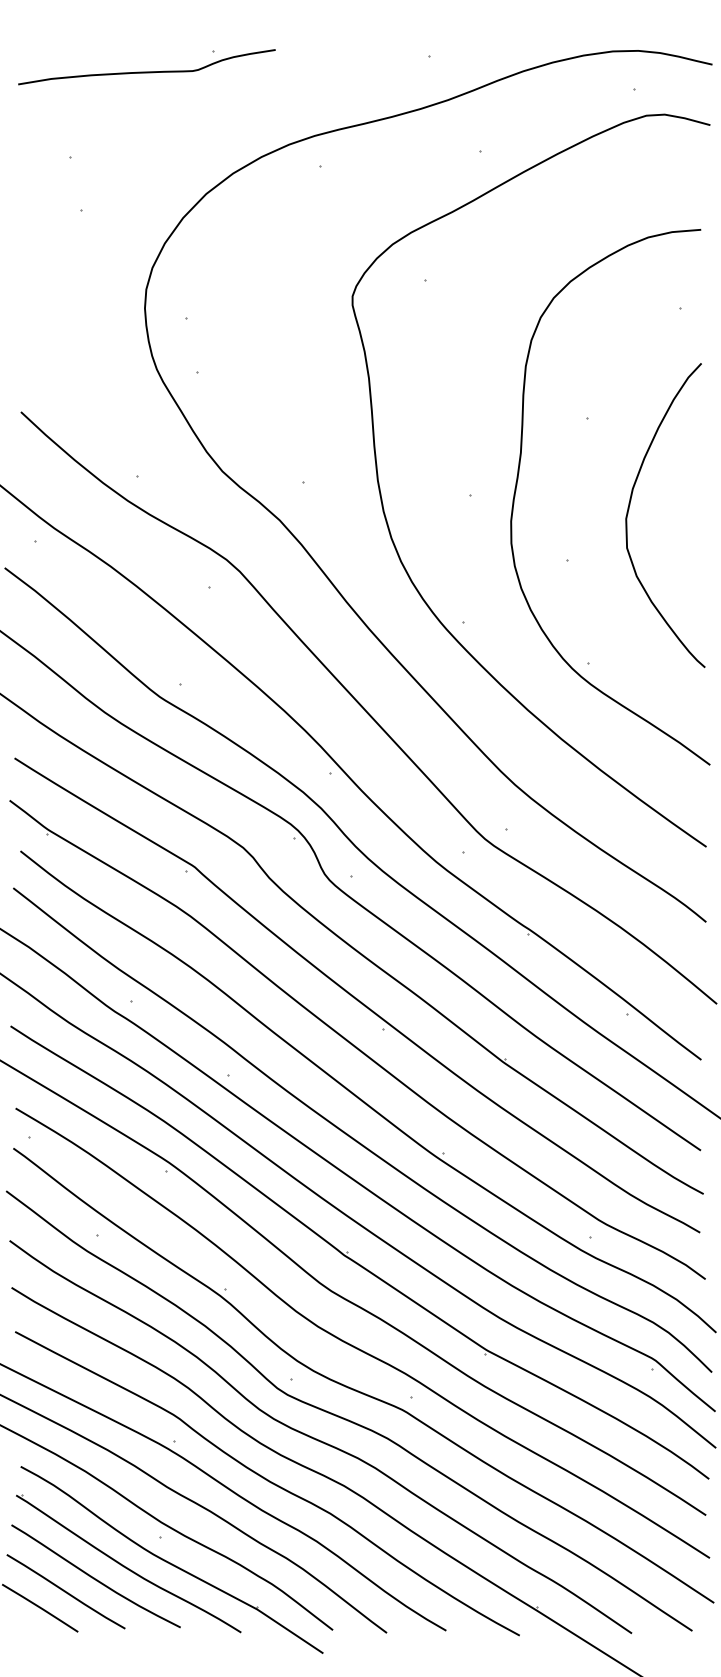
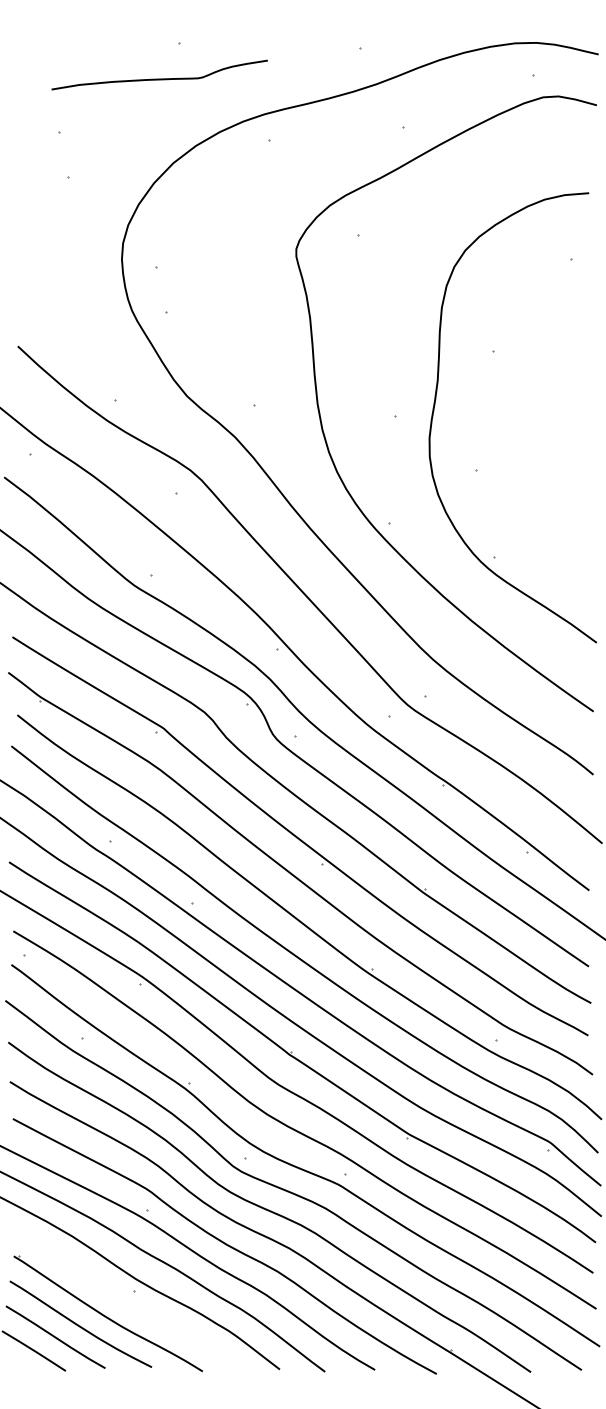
curve: (146, 71) -> (159, 78), moved
curve: (630, 505) -> (529, 424), removed
part: (171, 1559) -> (144, 1310), removed

